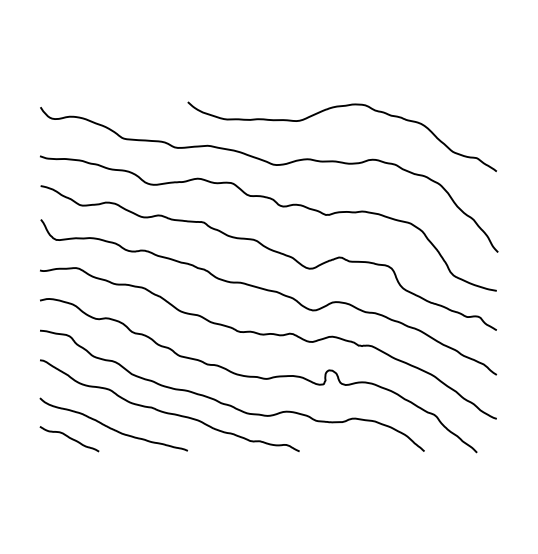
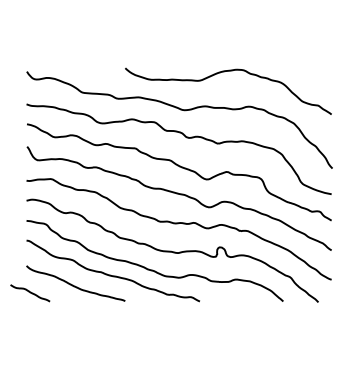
curve: (69, 439) -> (30, 293), moved

